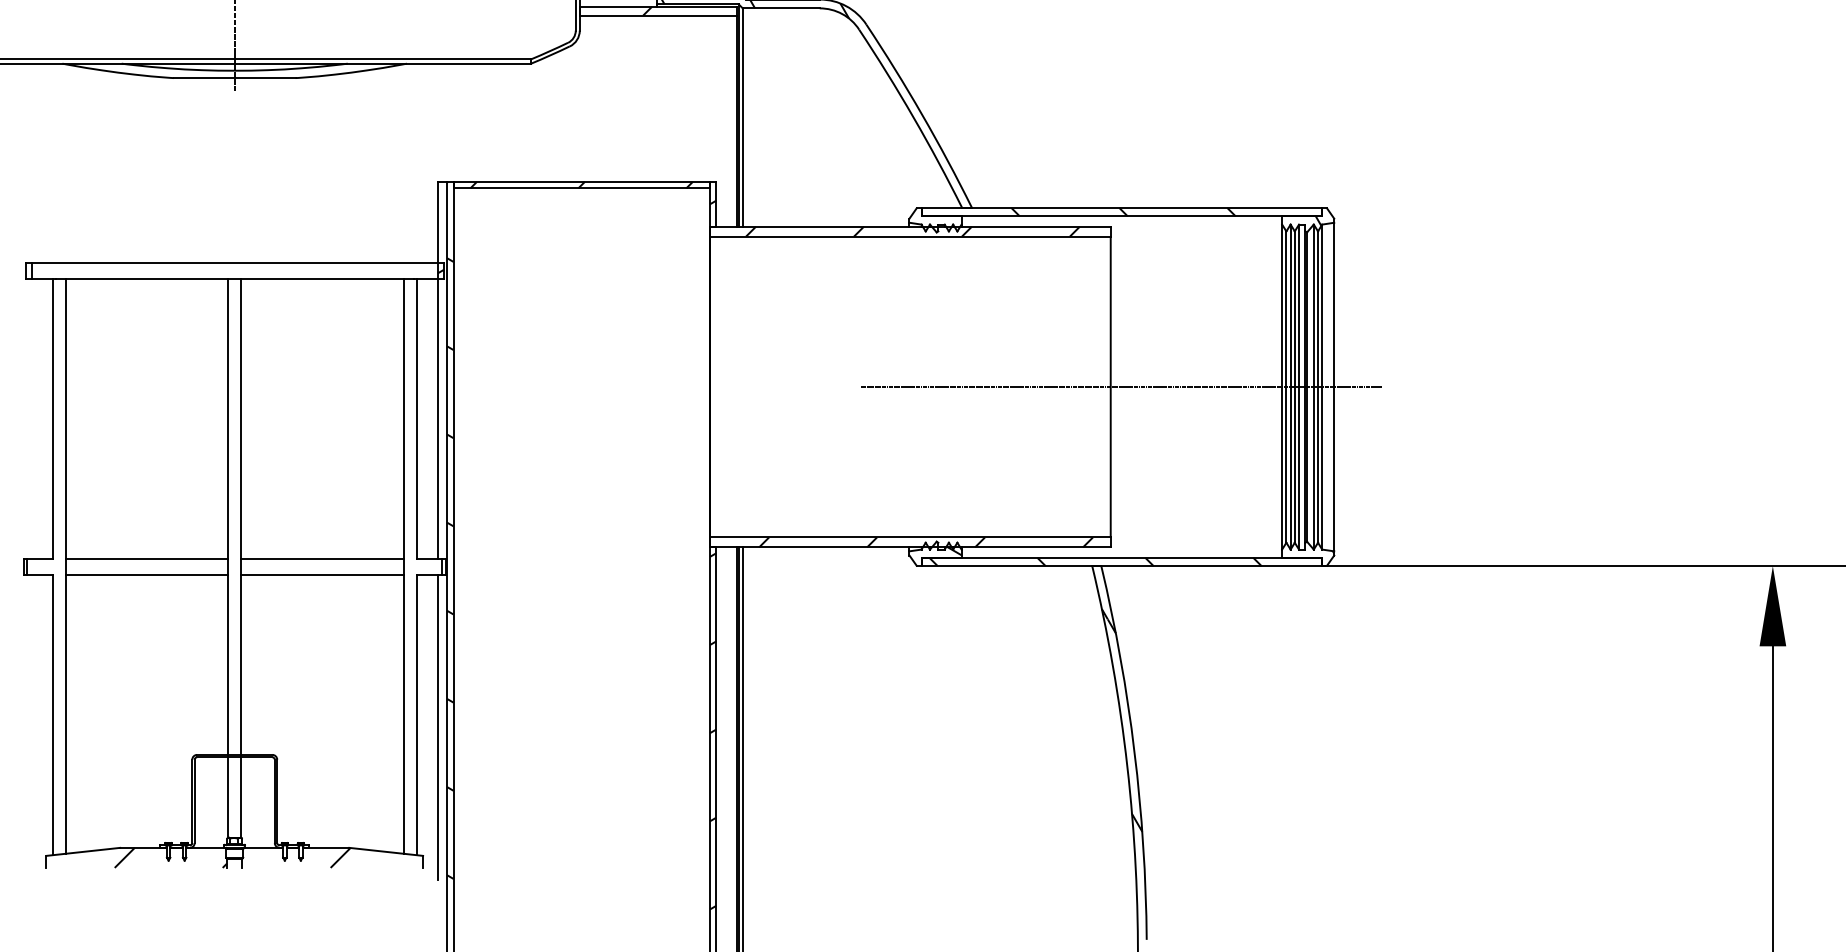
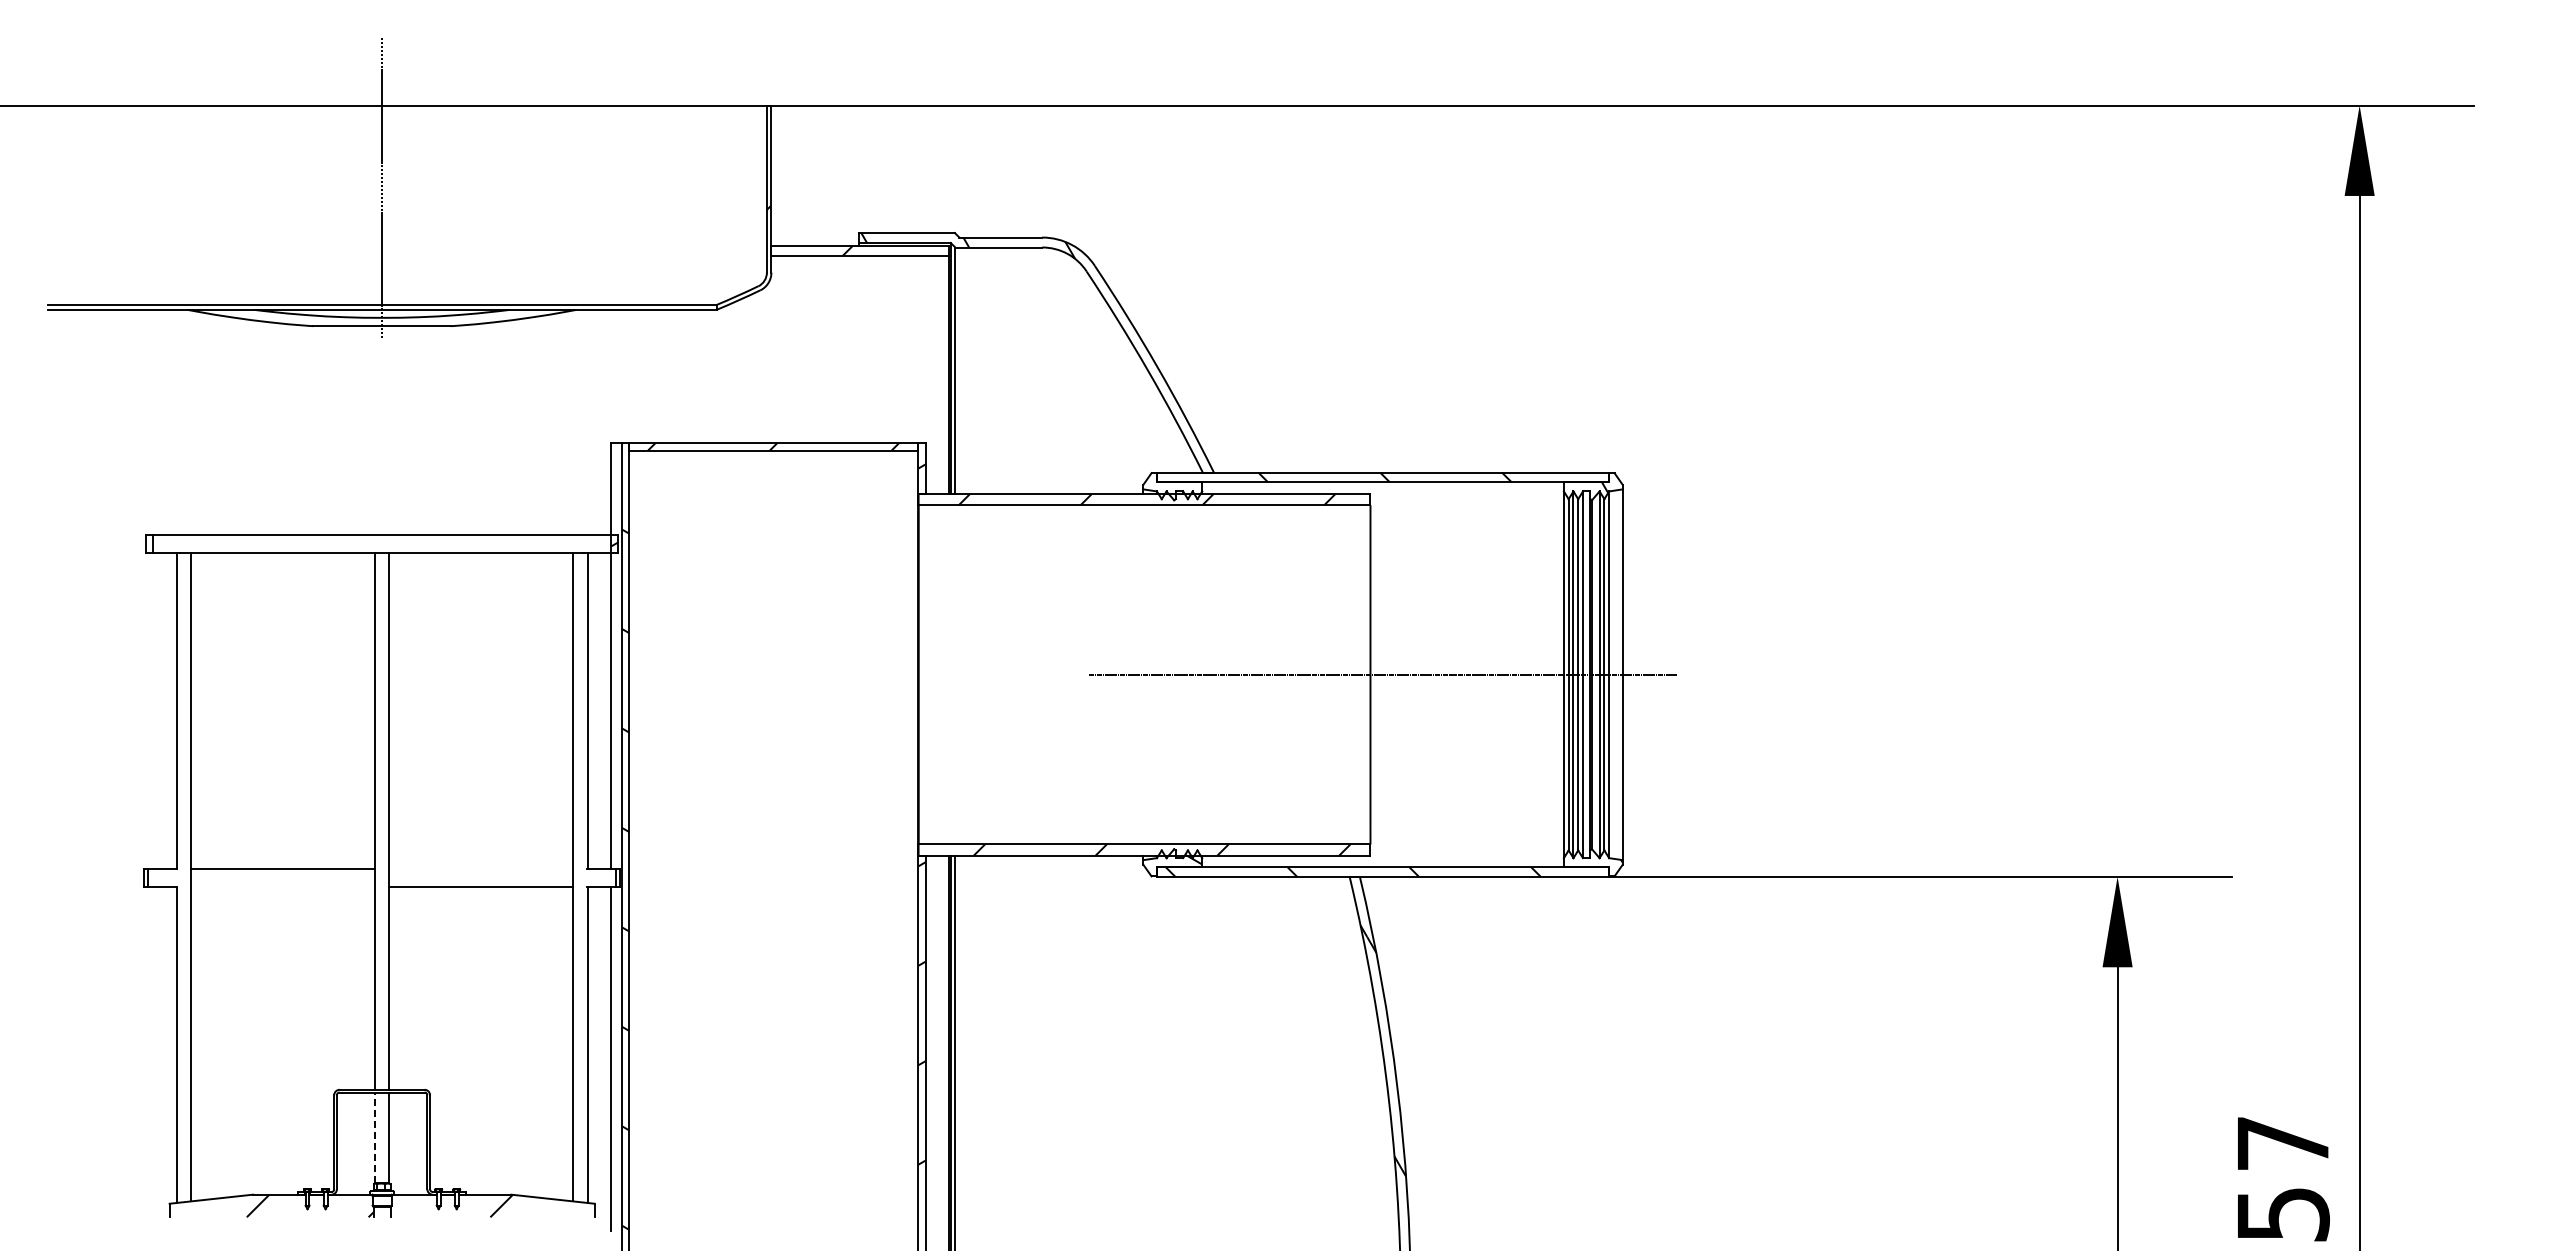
line: (322, 559) -> (481, 869), removed
line: (146, 575) -> (282, 887), removed
line: (227, 797) -> (374, 1137), solid -> dashed

